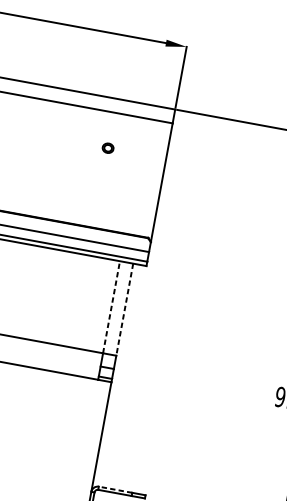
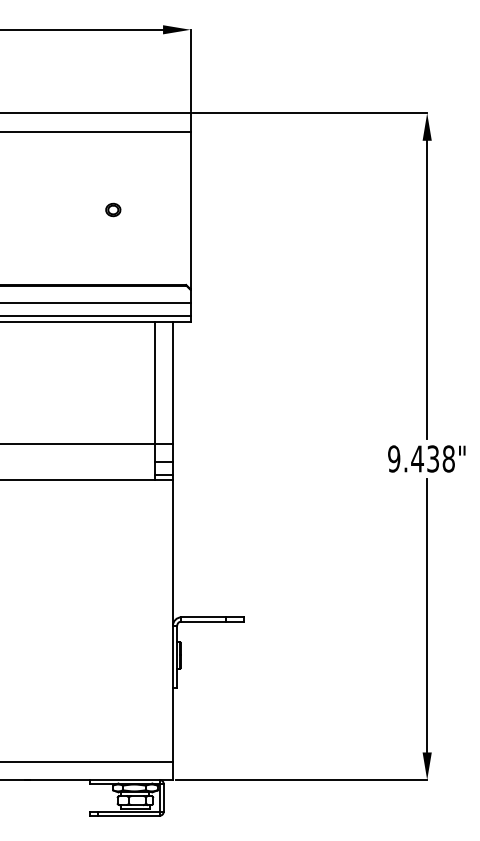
part: (108, 147) -> (113, 209), moved
line: (111, 306) -> (155, 382), dashed -> solid
line: (124, 309) -> (172, 383), dashed -> solid
line: (115, 489) -> (203, 617), dashed -> solid

